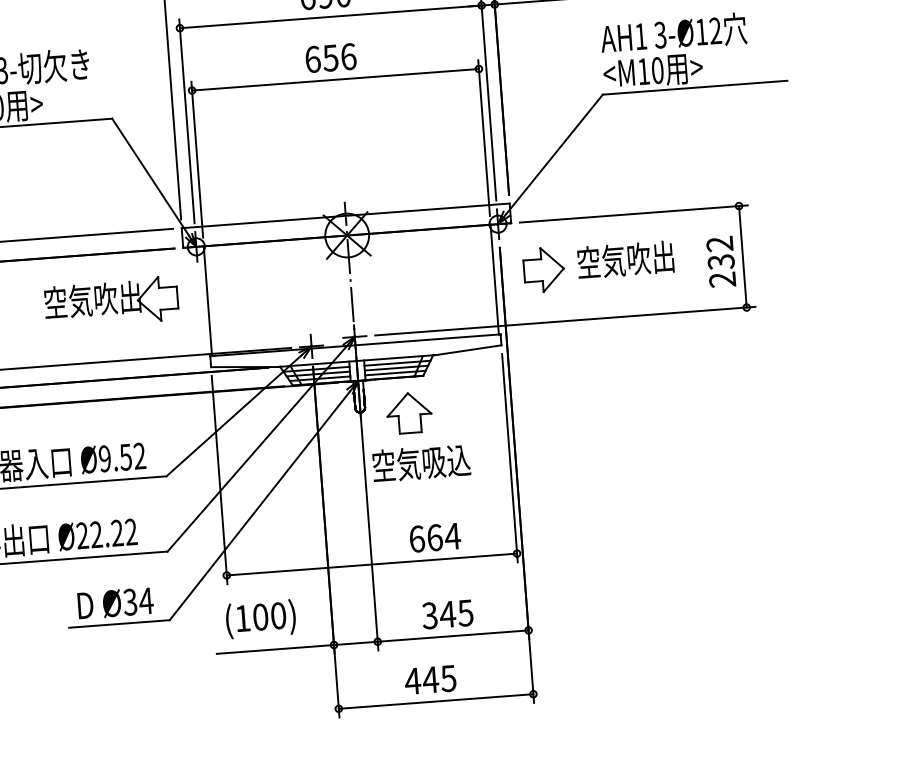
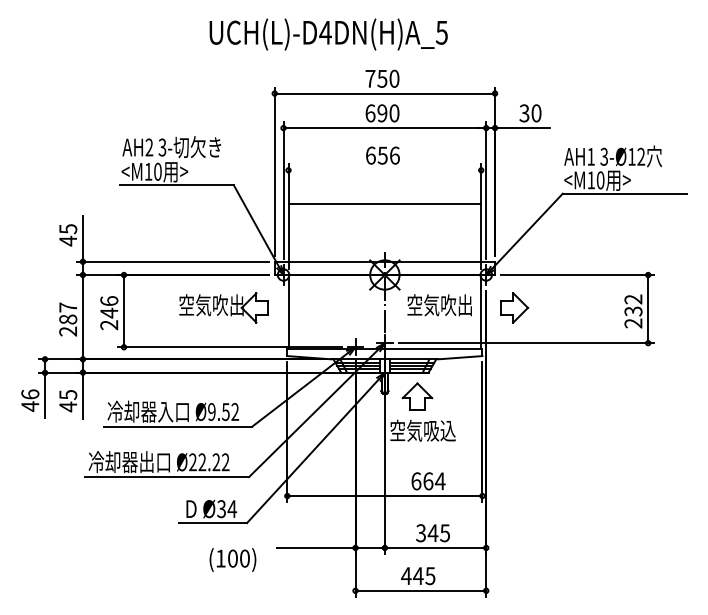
line: (334, 80) -> (384, 204), moved
text: (625, 260) -> (439, 305), moved
text: (260, 618) -> (232, 559), moved

